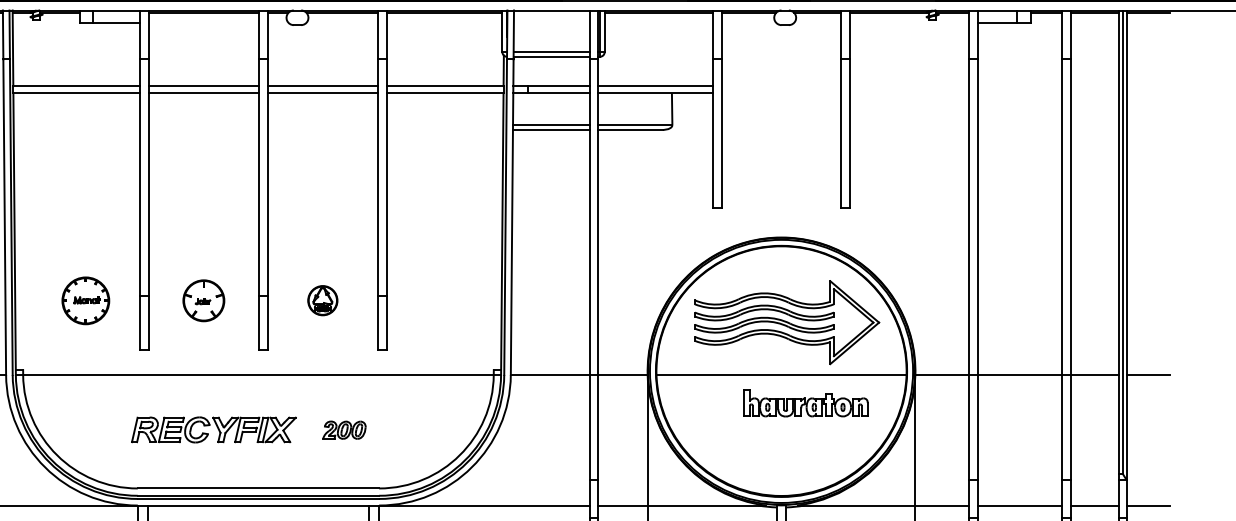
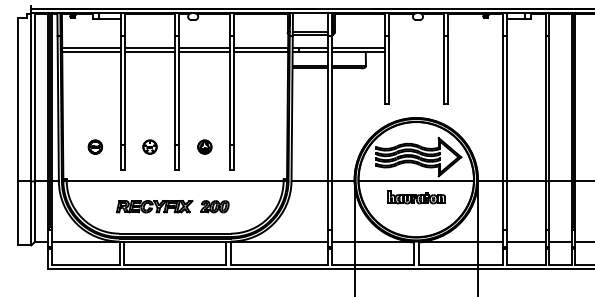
part: (83, 299) -> (94, 146), size x0.62
part: (202, 299) -> (149, 146), size x0.71
part: (805, 403) -> (416, 197), moved
part: (343, 429) -> (214, 206), size x1.43

